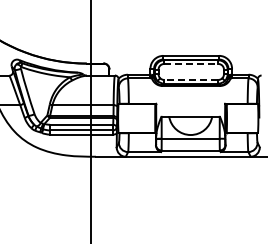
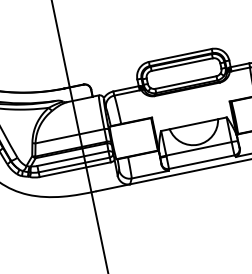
line: (191, 64) -> (182, 65), dashed -> solid
line: (190, 79) -> (184, 82), dashed -> solid

